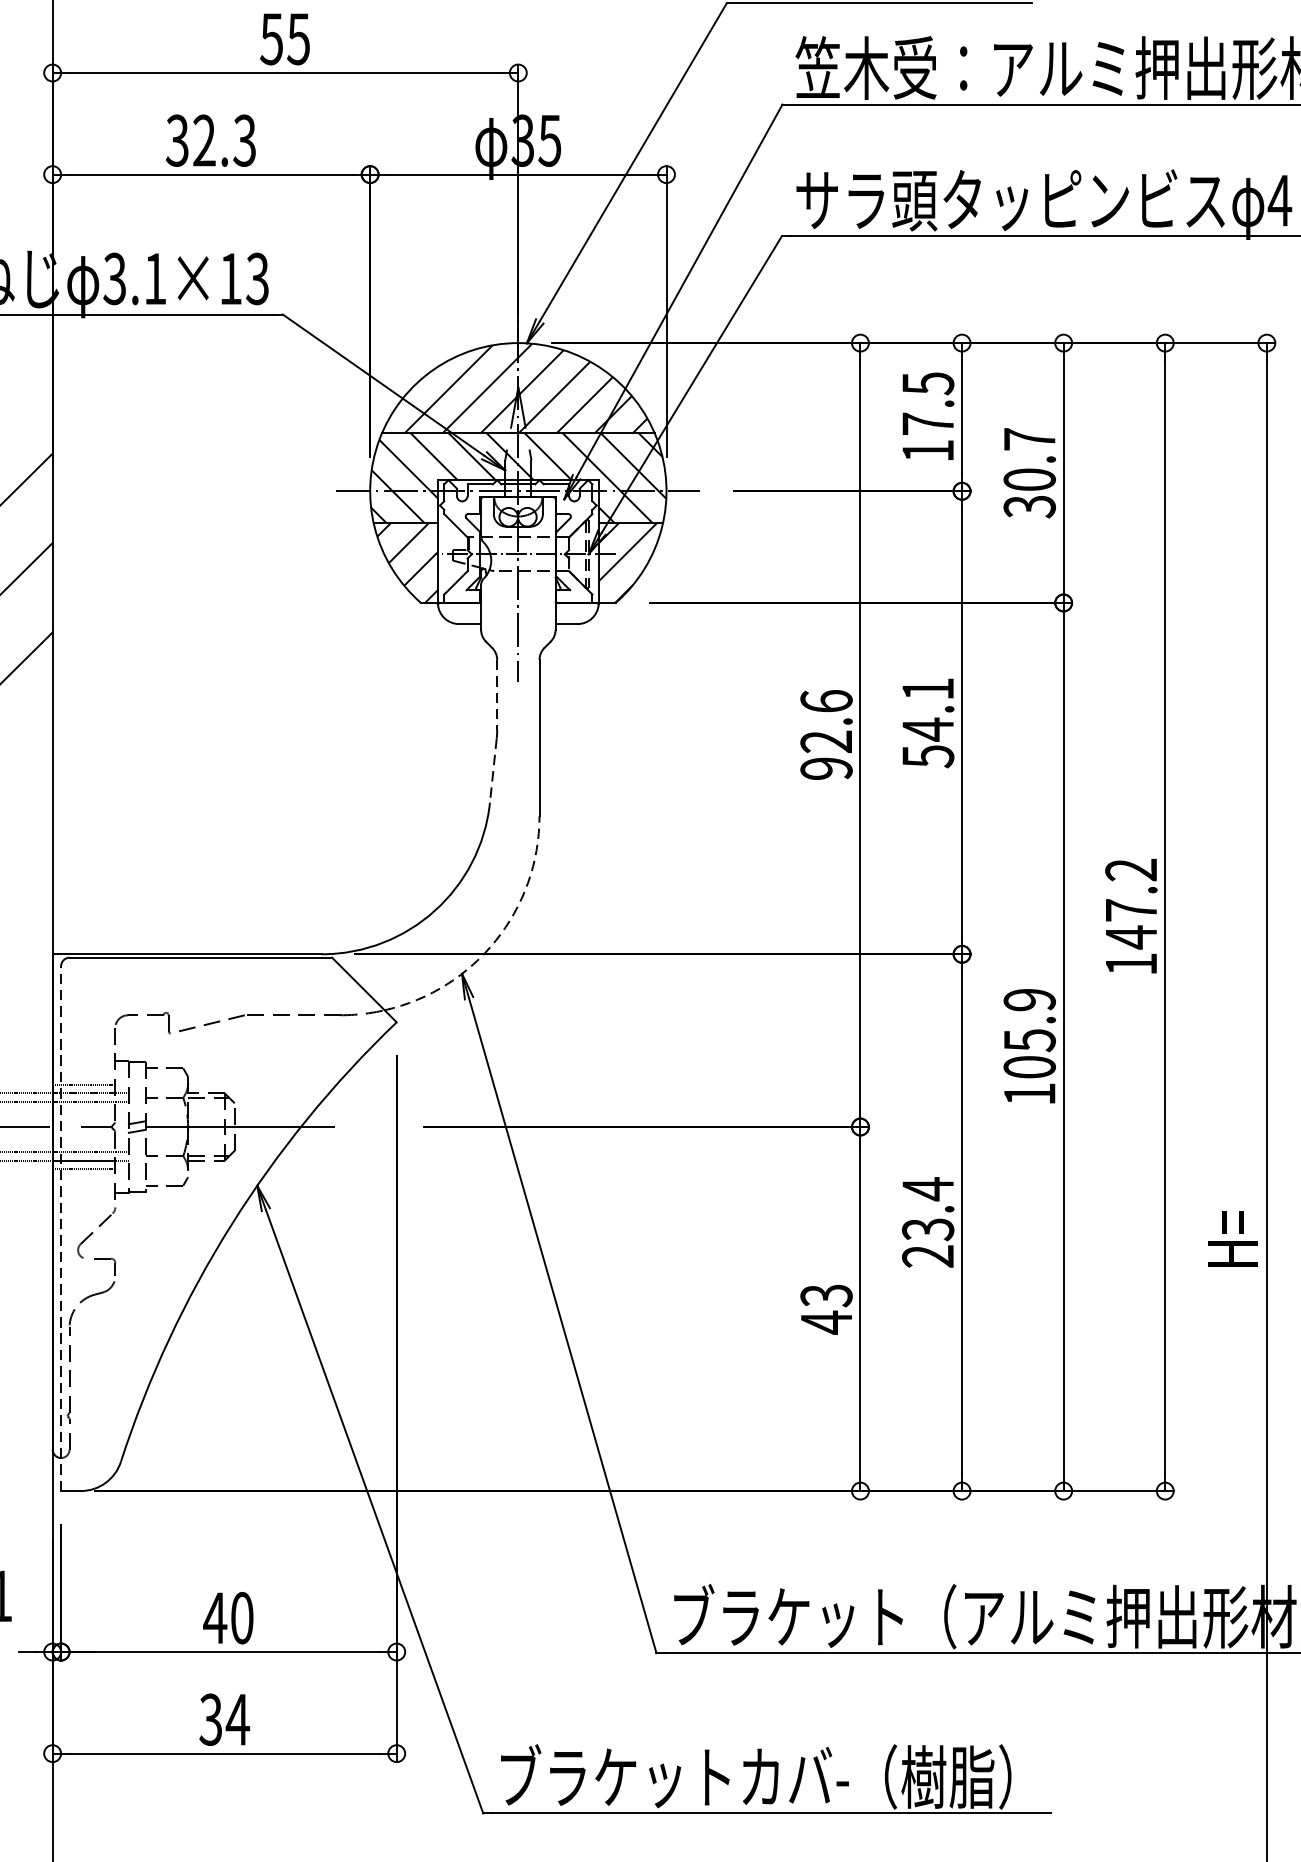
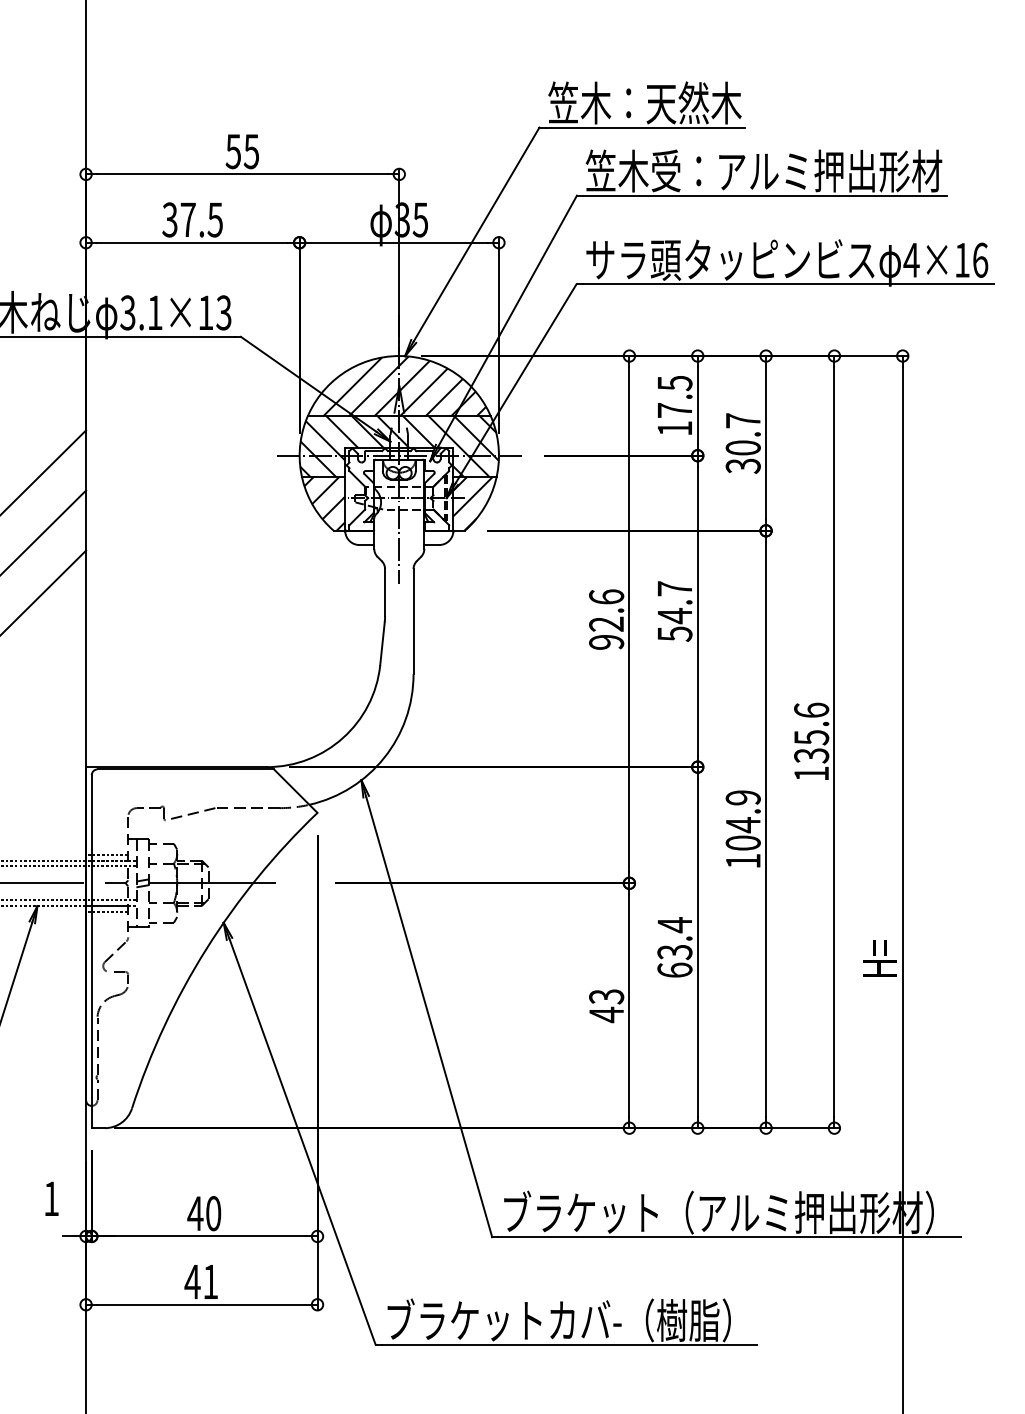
text: (224, 140) -> (201, 219), 32.3 -> 37.5
text: (927, 688) -> (674, 588), 54.1 -> 54.7
line: (497, 696) -> (385, 593), dashed -> solid
line: (493, 770) -> (382, 643), dashed -> solid
text: (1131, 902) -> (811, 732), 147.2 -> 135.6
arc: (496, 939) -> (384, 757), dashed -> solid
text: (1030, 1041) -> (743, 825), 105.9 -> 104.9
line: (60, 1228) -> (91, 951), dashed -> solid
text: (927, 1255) -> (674, 969), 23.4 -> 63.4
text: (224, 1719) -> (201, 1281), 34 -> 41

